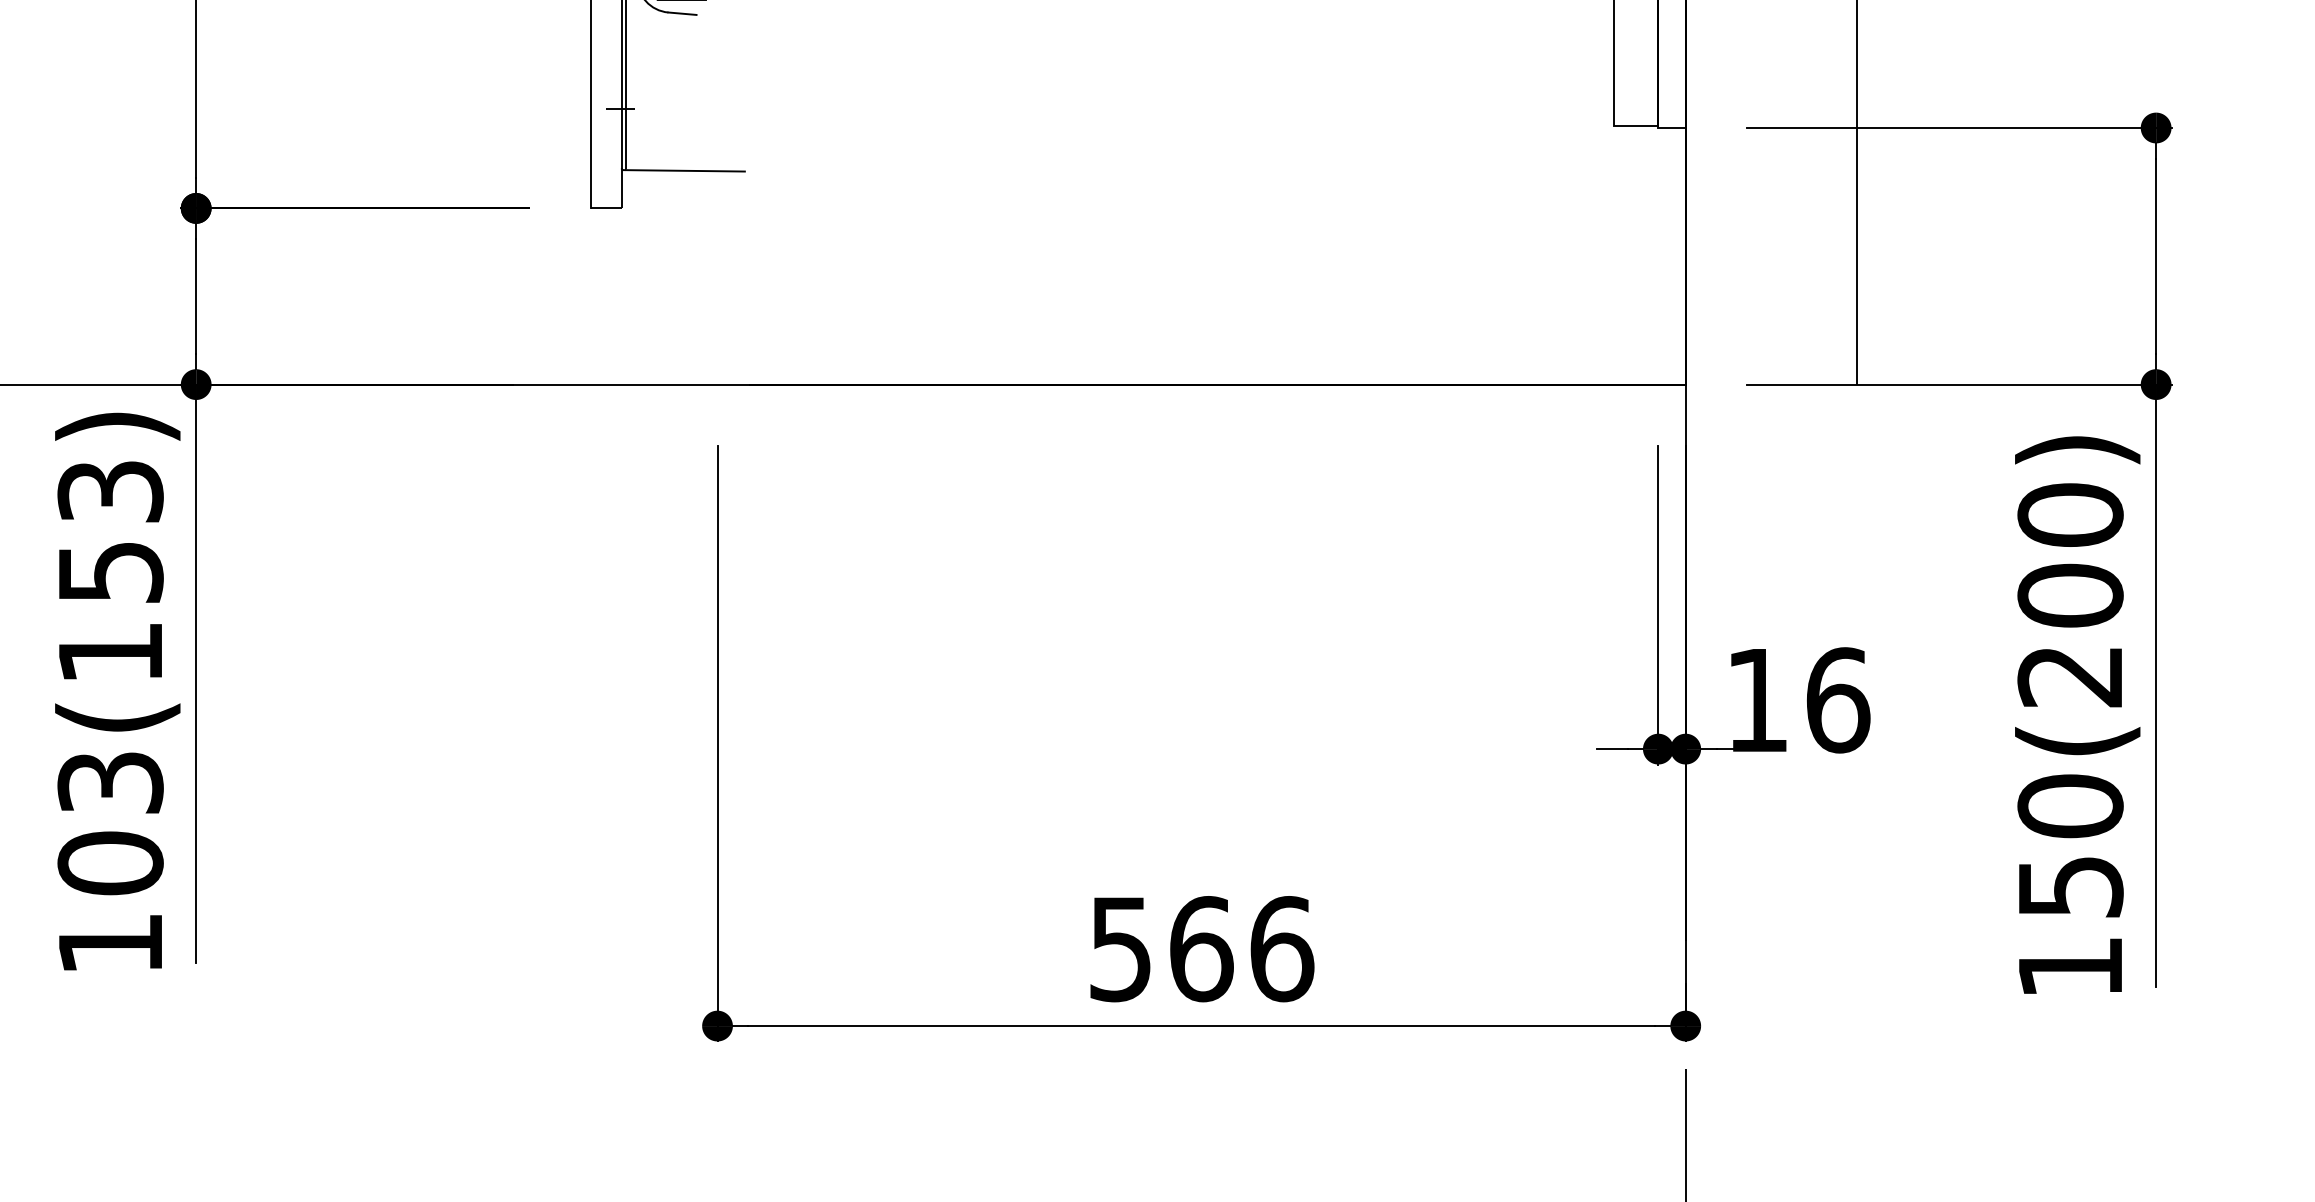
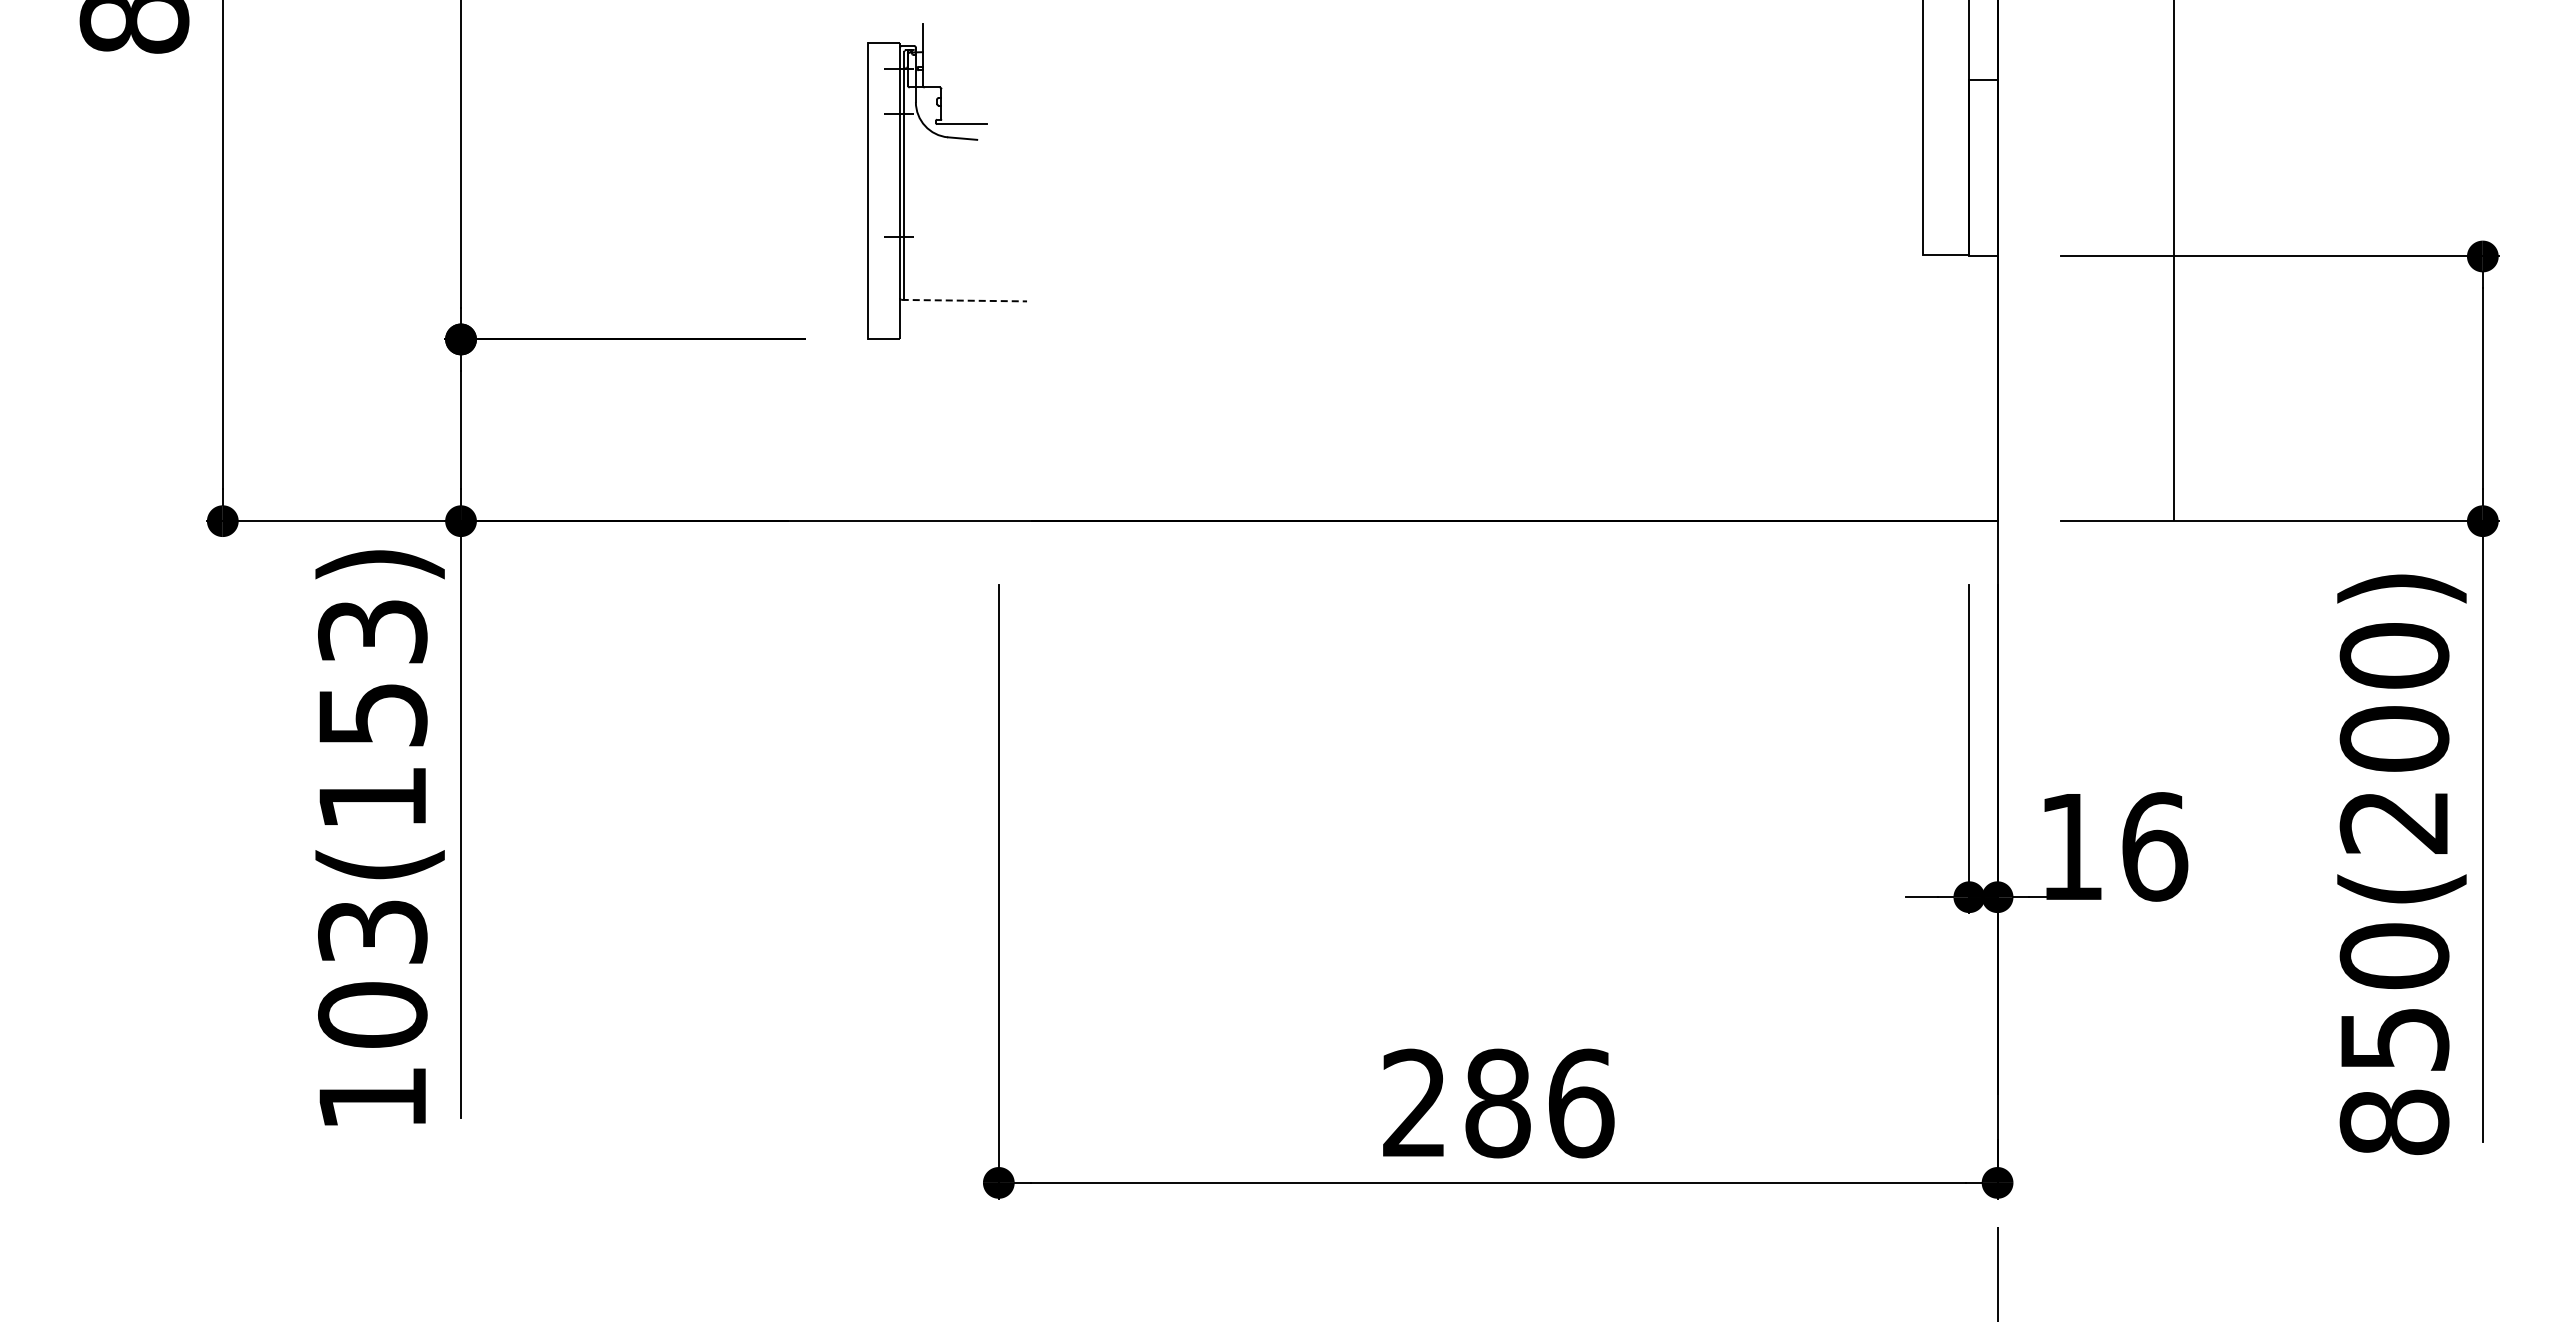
line: (684, 170) -> (964, 300), solid -> dashed
text: (1162, 949) -> (1457, 1103), 566 -> 286
text: (2070, 967) -> (2394, 1122), 150(200) -> 850(200)

